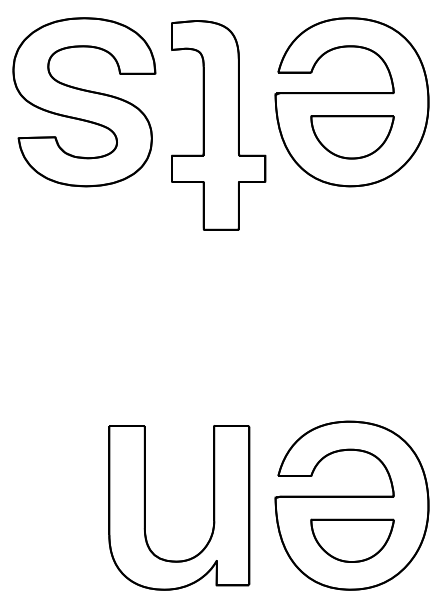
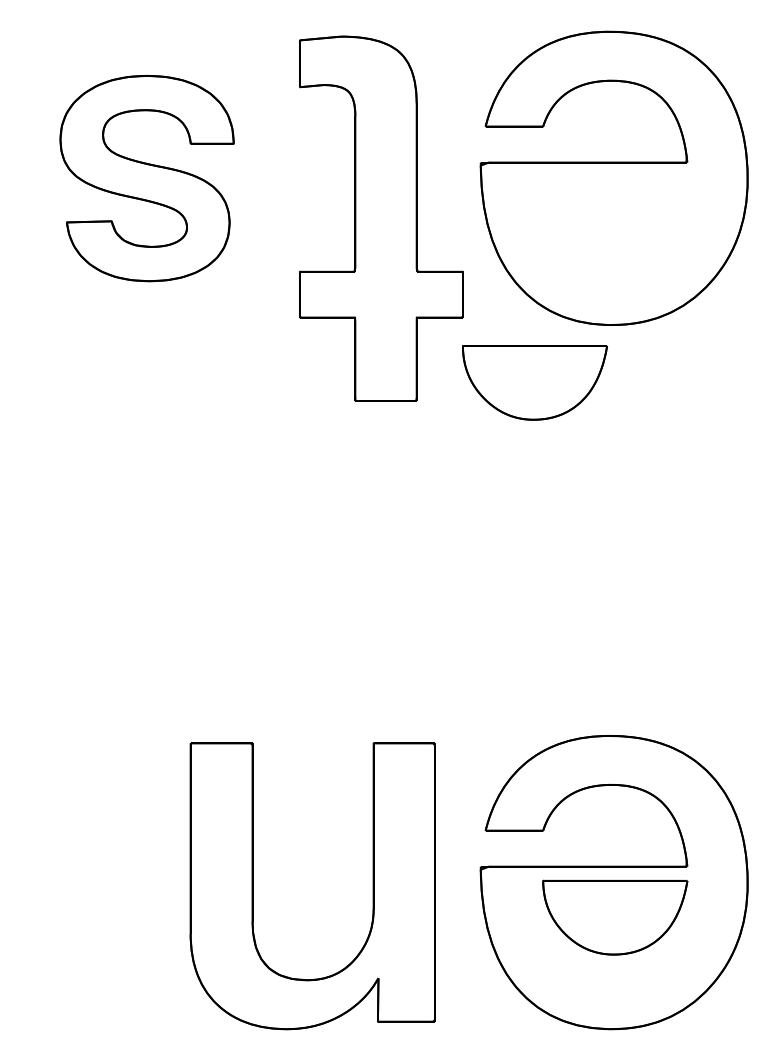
part: (84, 102) -> (147, 178), size x0.7
part: (352, 137) -> (534, 383), moved
part: (352, 540) -> (614, 917), moved

